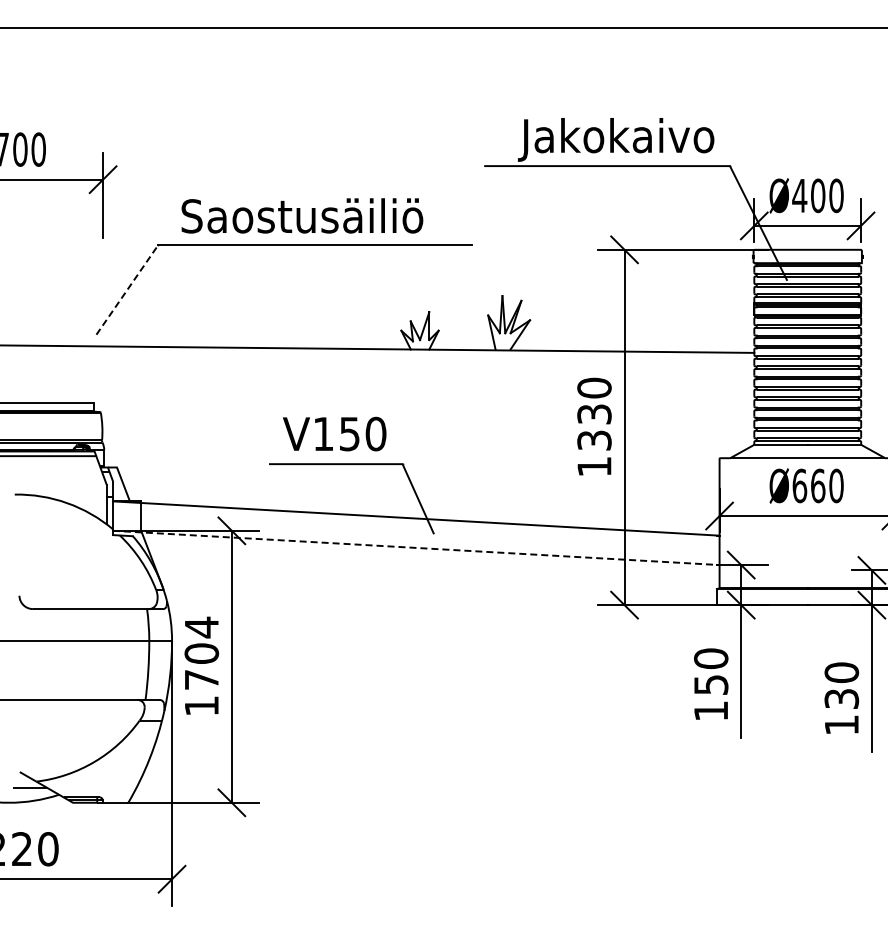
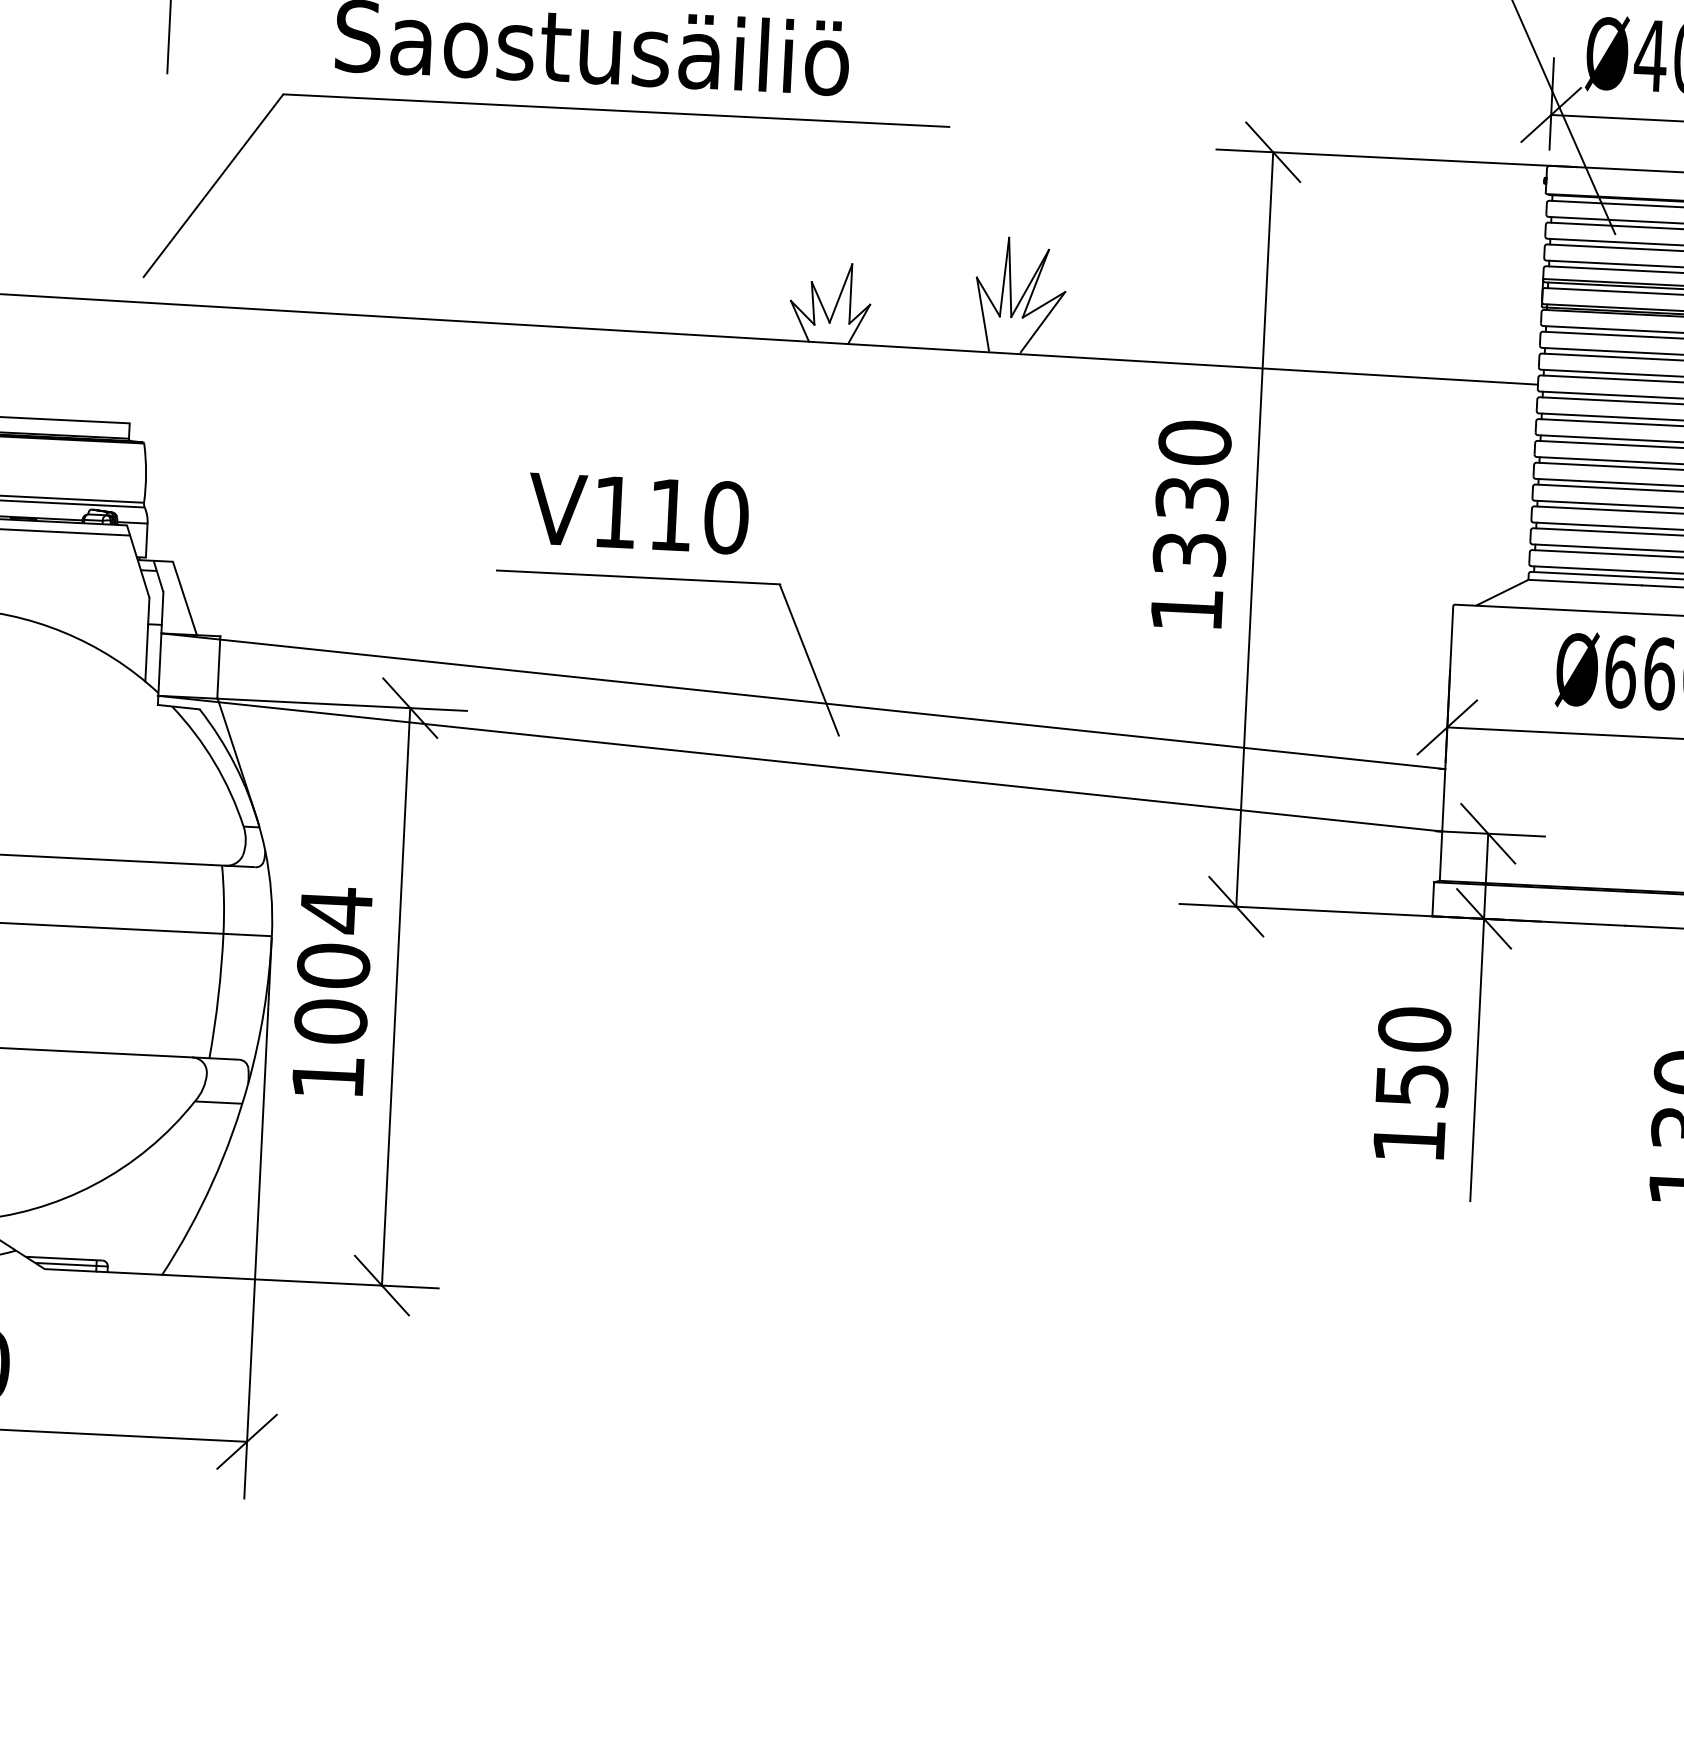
line: (127, 289) -> (213, 184), dashed -> solid
text: (349, 434) -> (670, 515), V150 -> V110
line: (416, 547) -> (800, 762), dashed -> solid
text: (201, 679) -> (330, 1020), 1704 -> 1004

